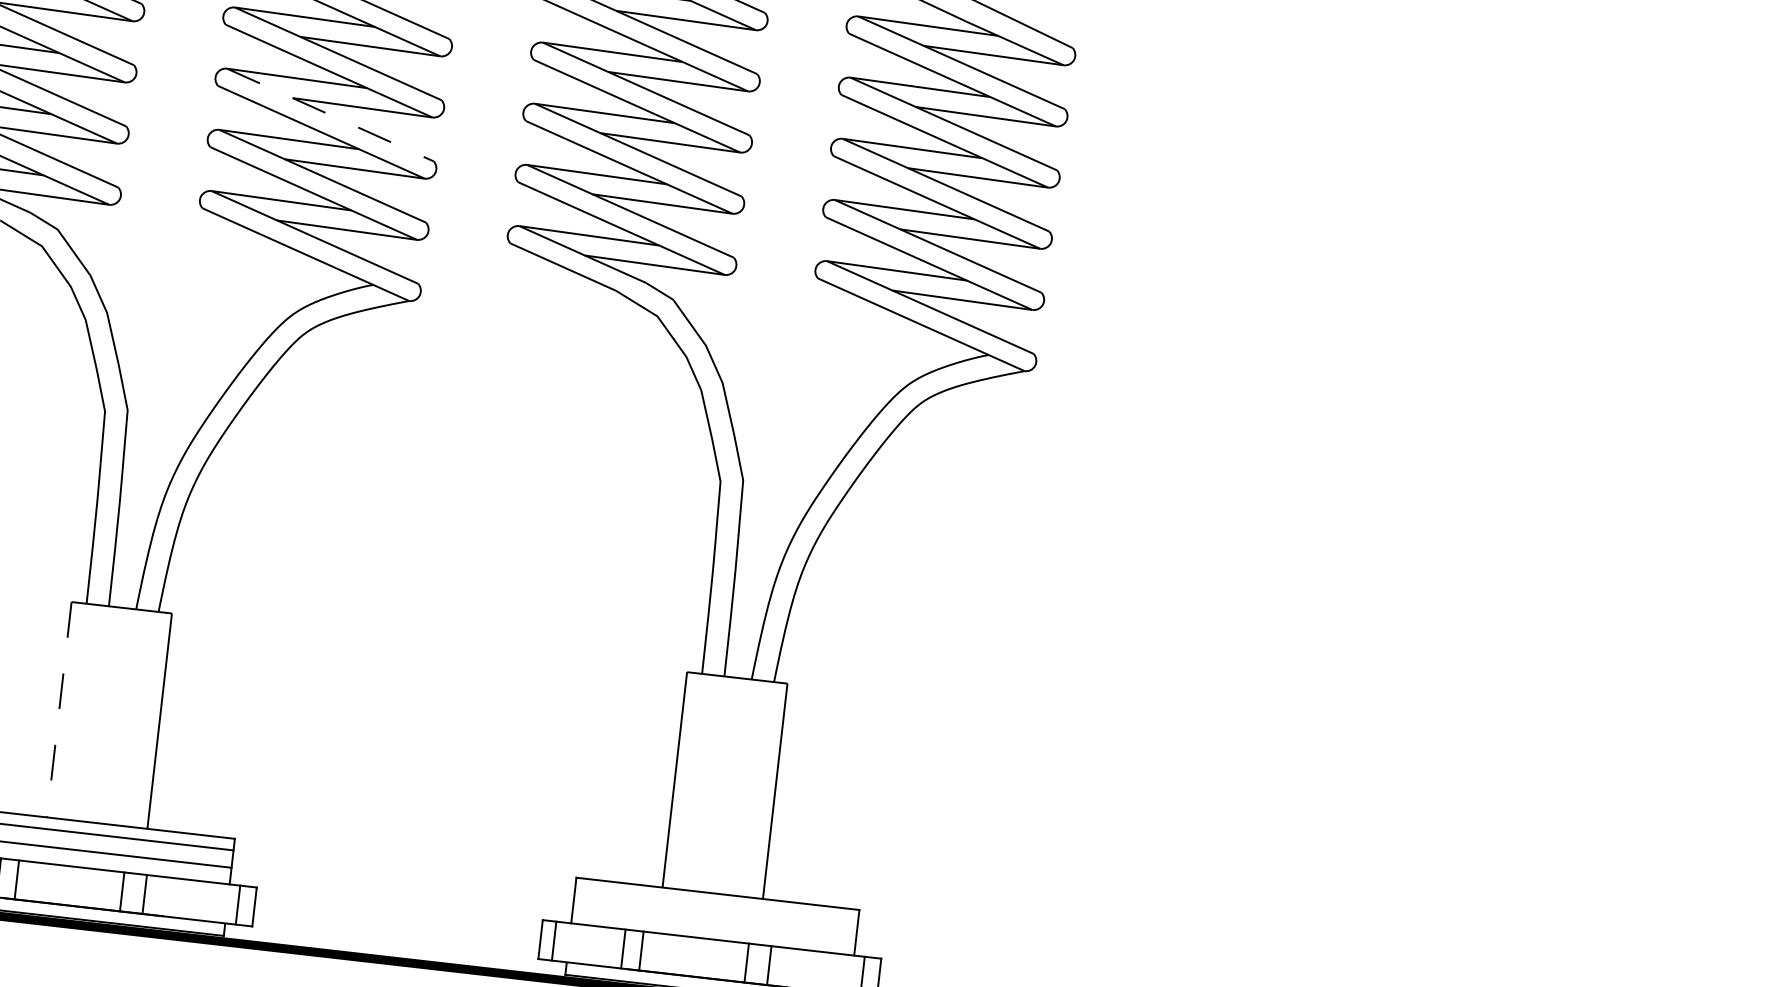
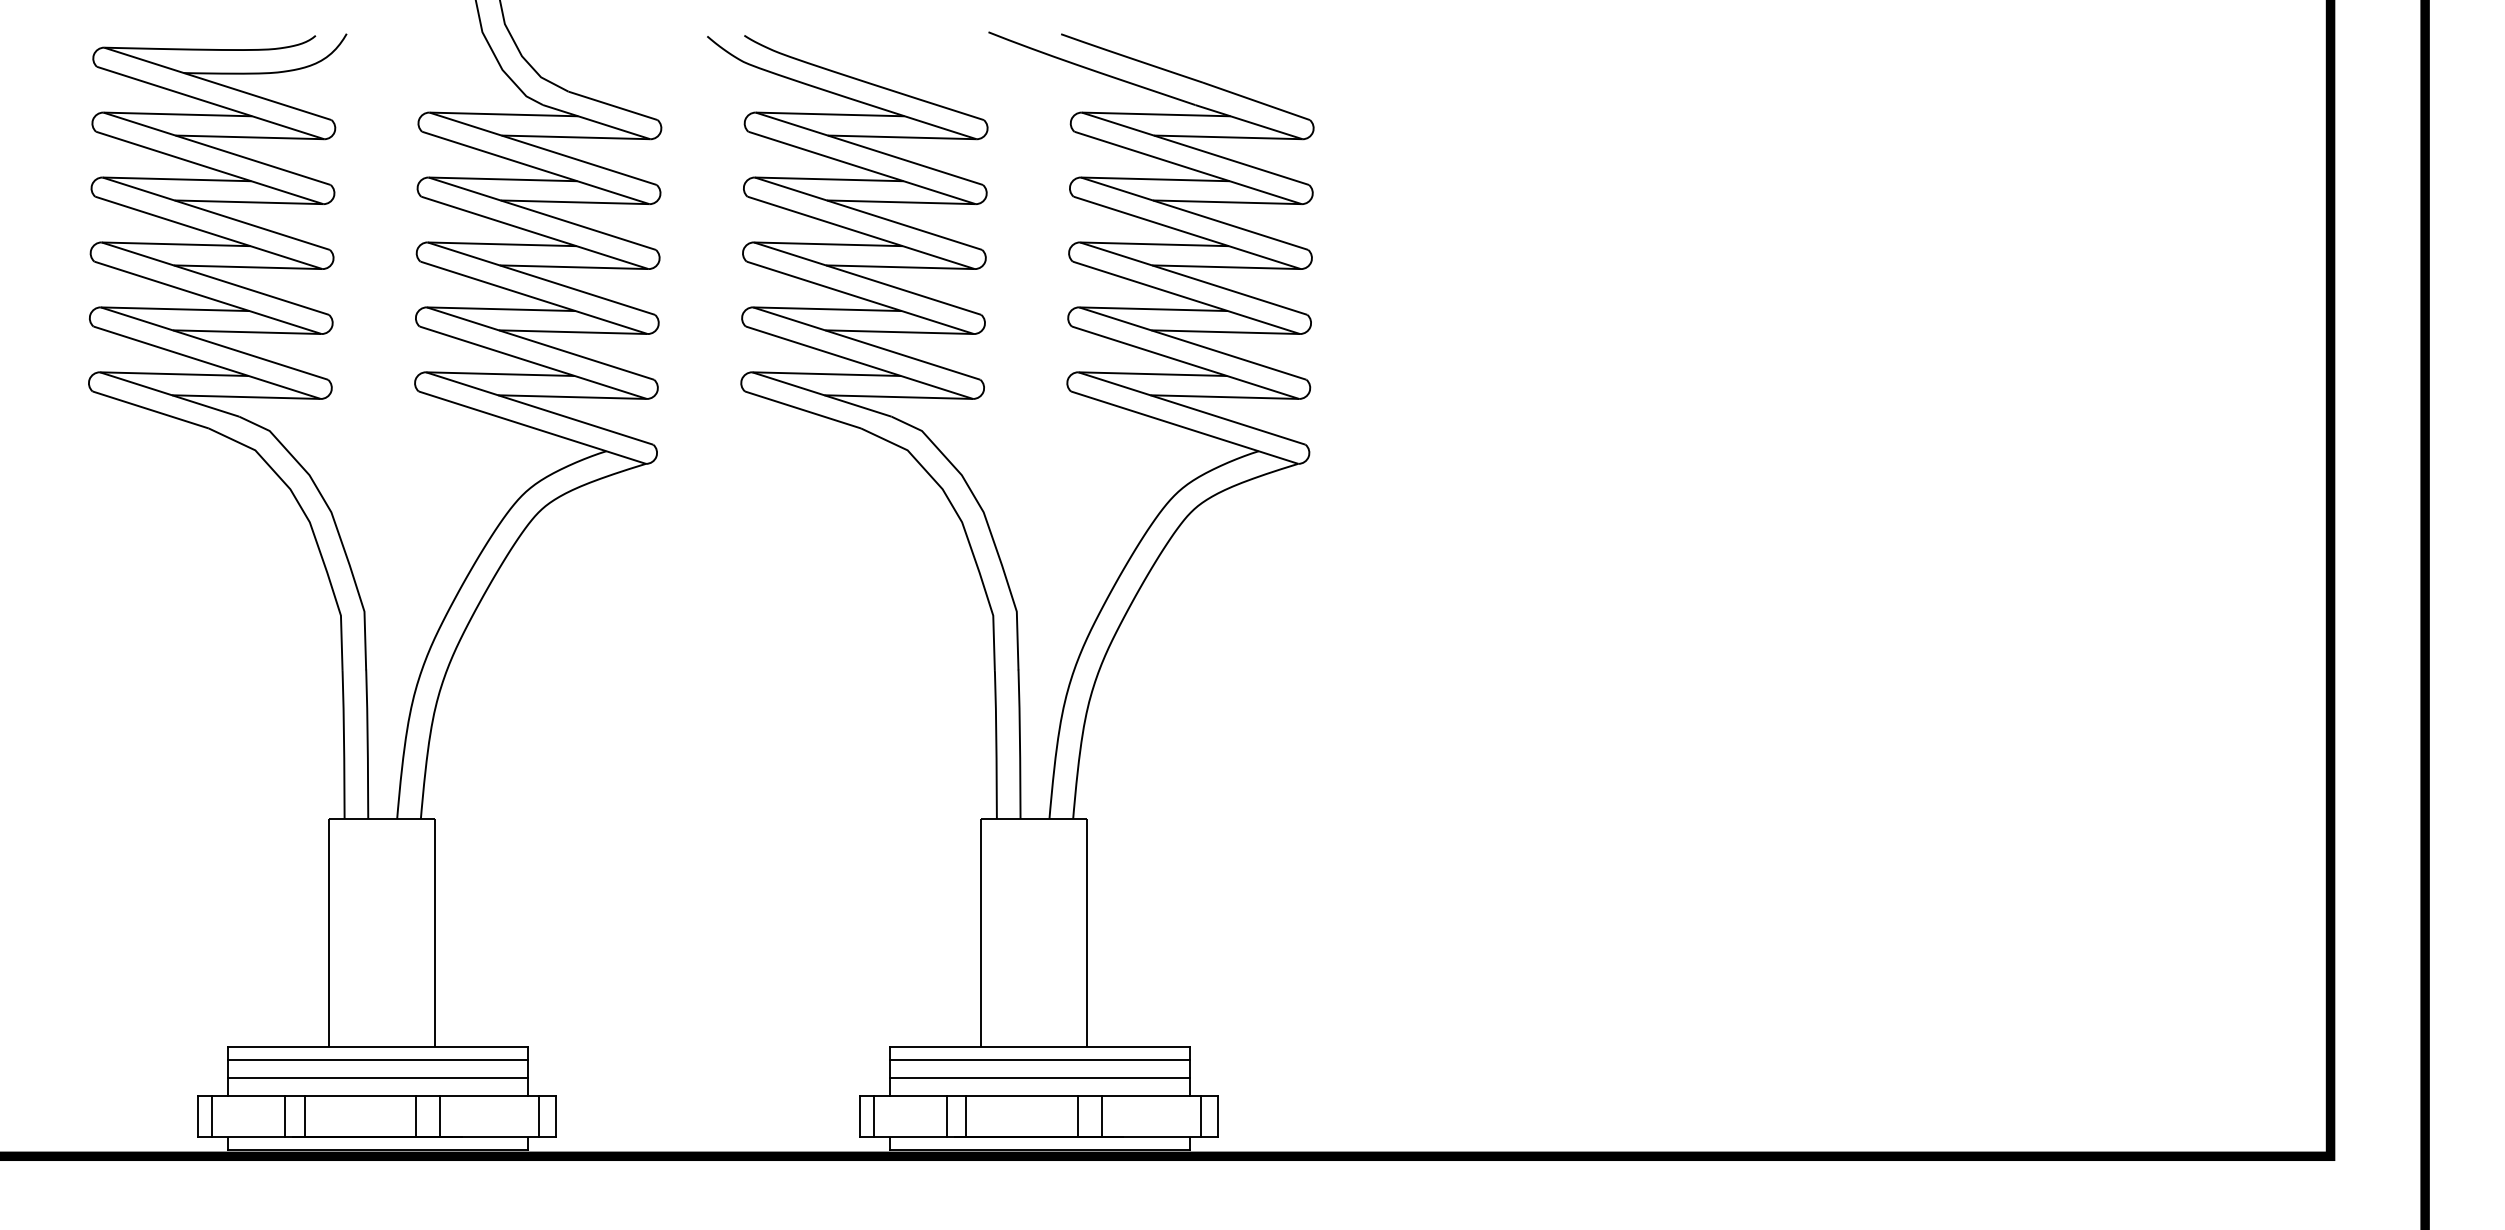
line: (330, 114) -> (541, 278), dashed -> solid
line: (59, 710) -> (328, 933), dashed -> solid
line: (716, 905) -> (1039, 1059), added
line: (714, 922) -> (1039, 1077), added

